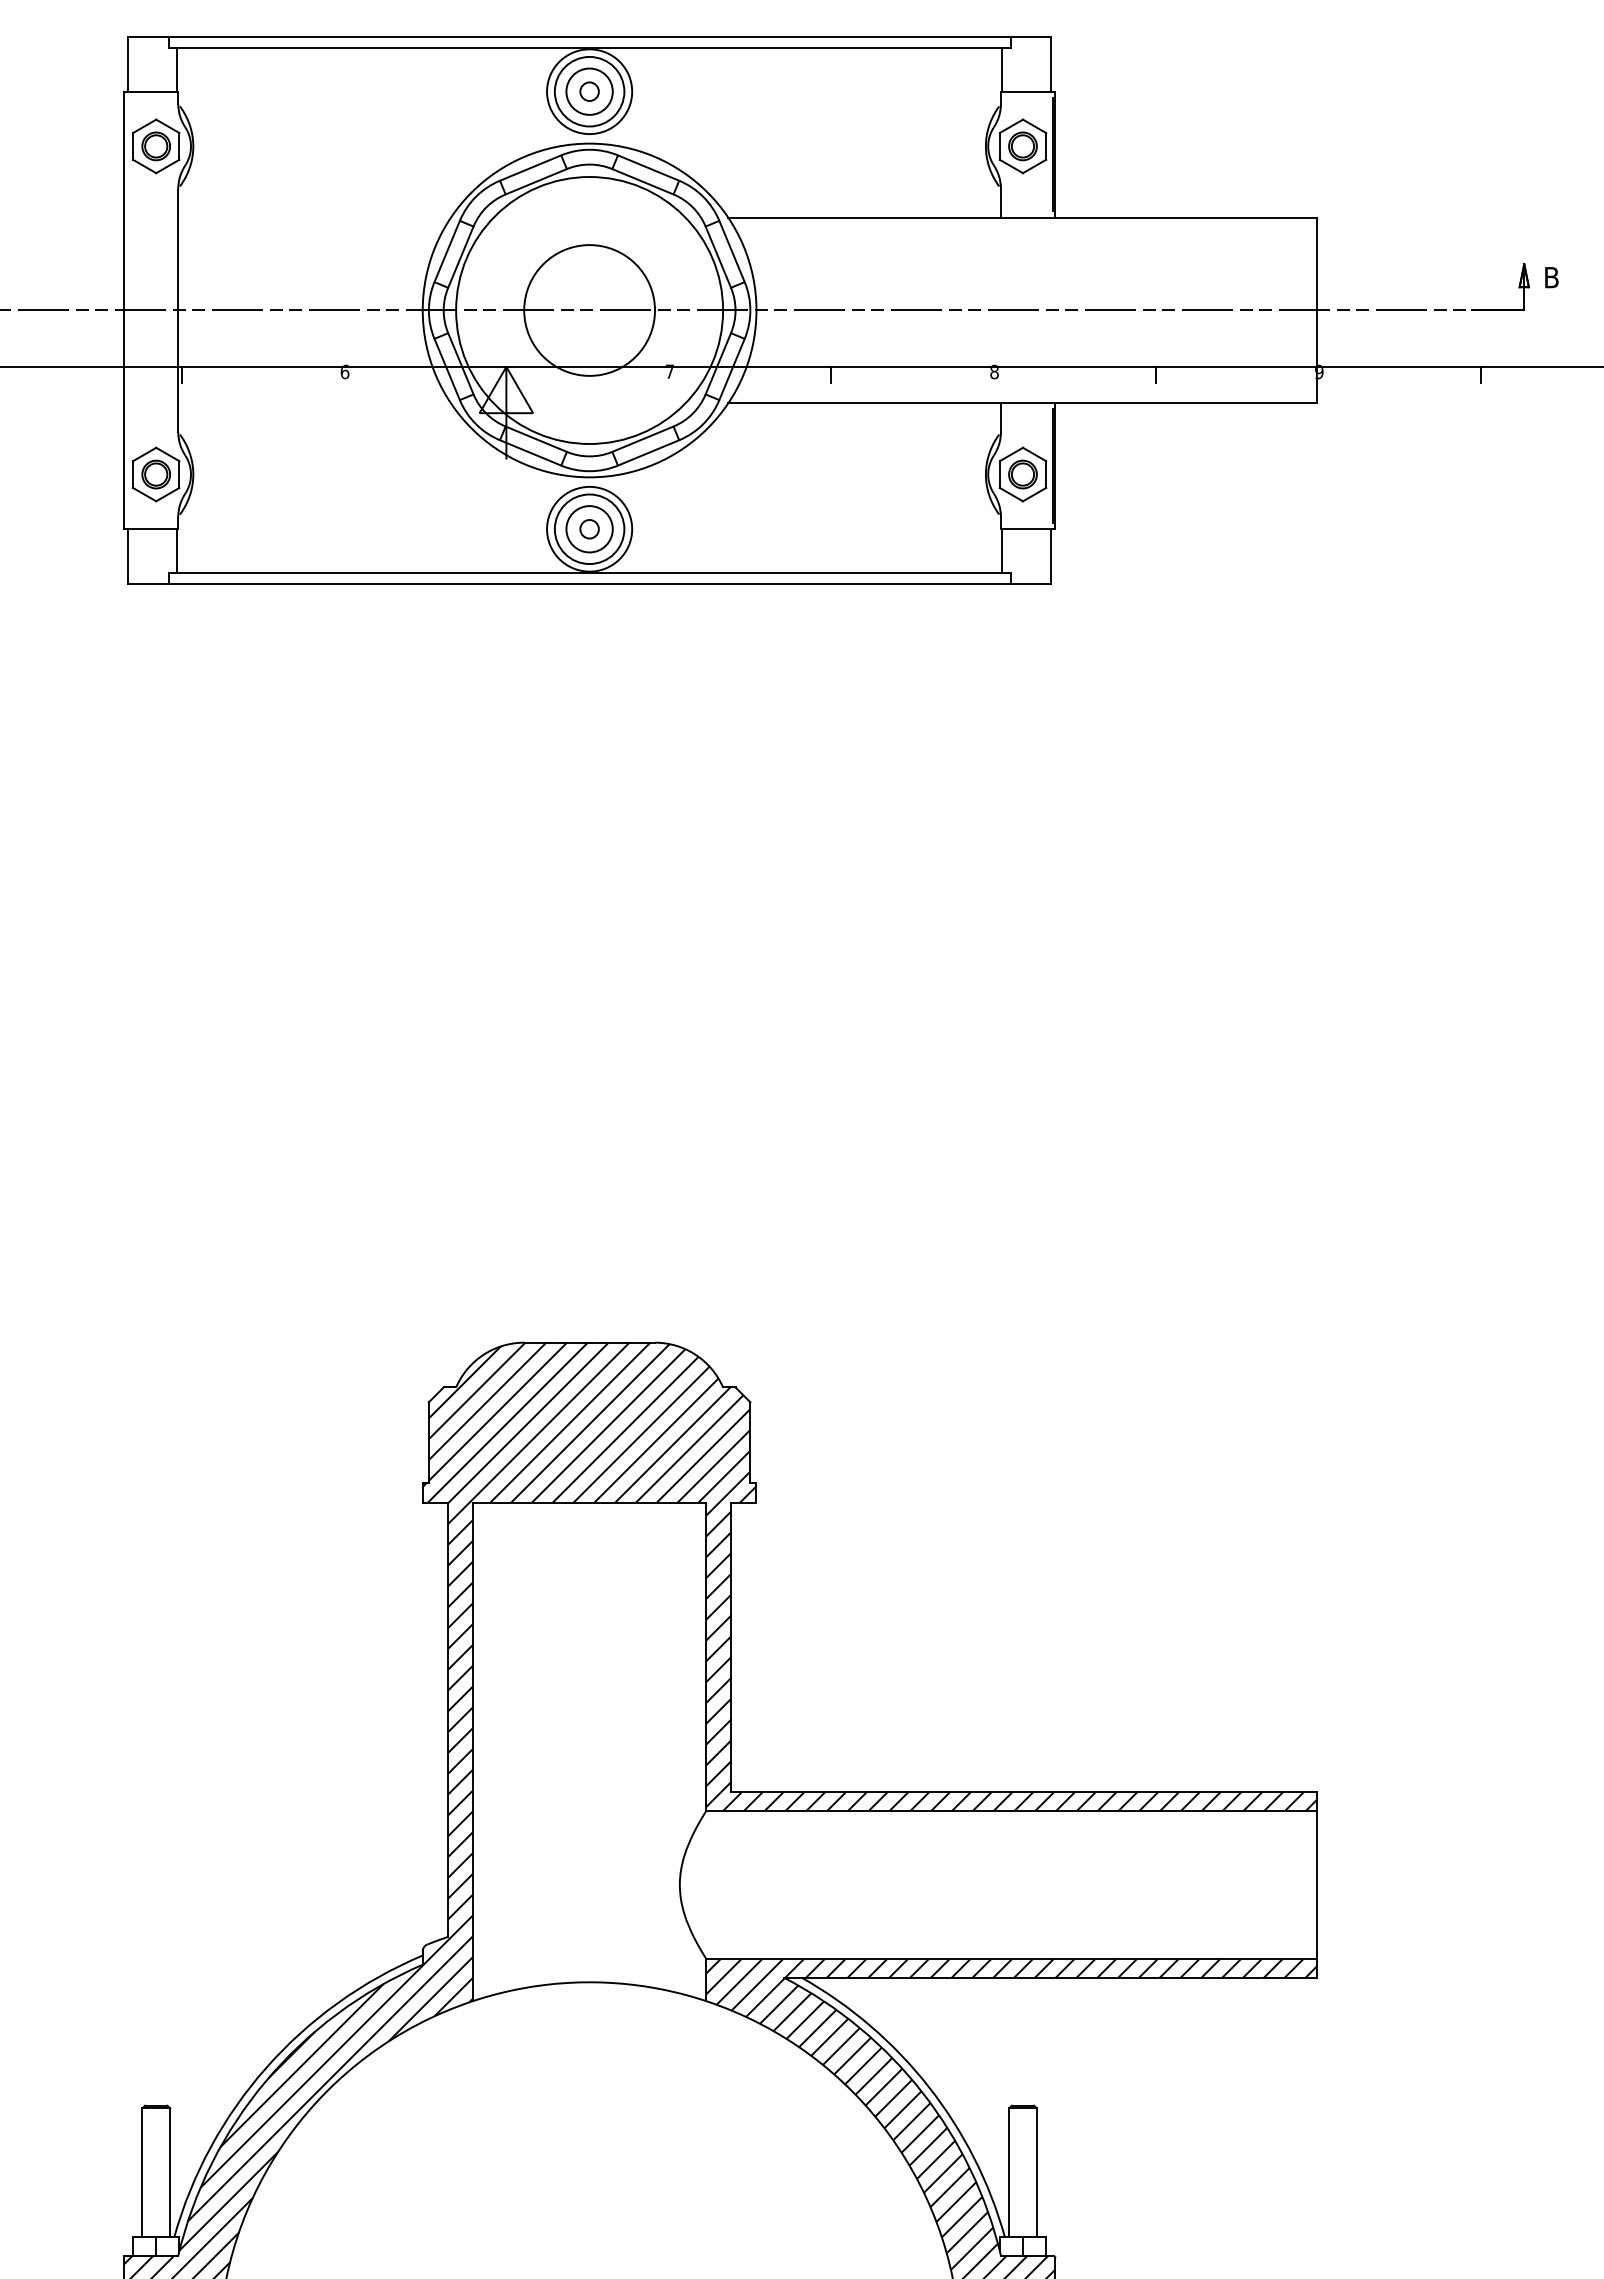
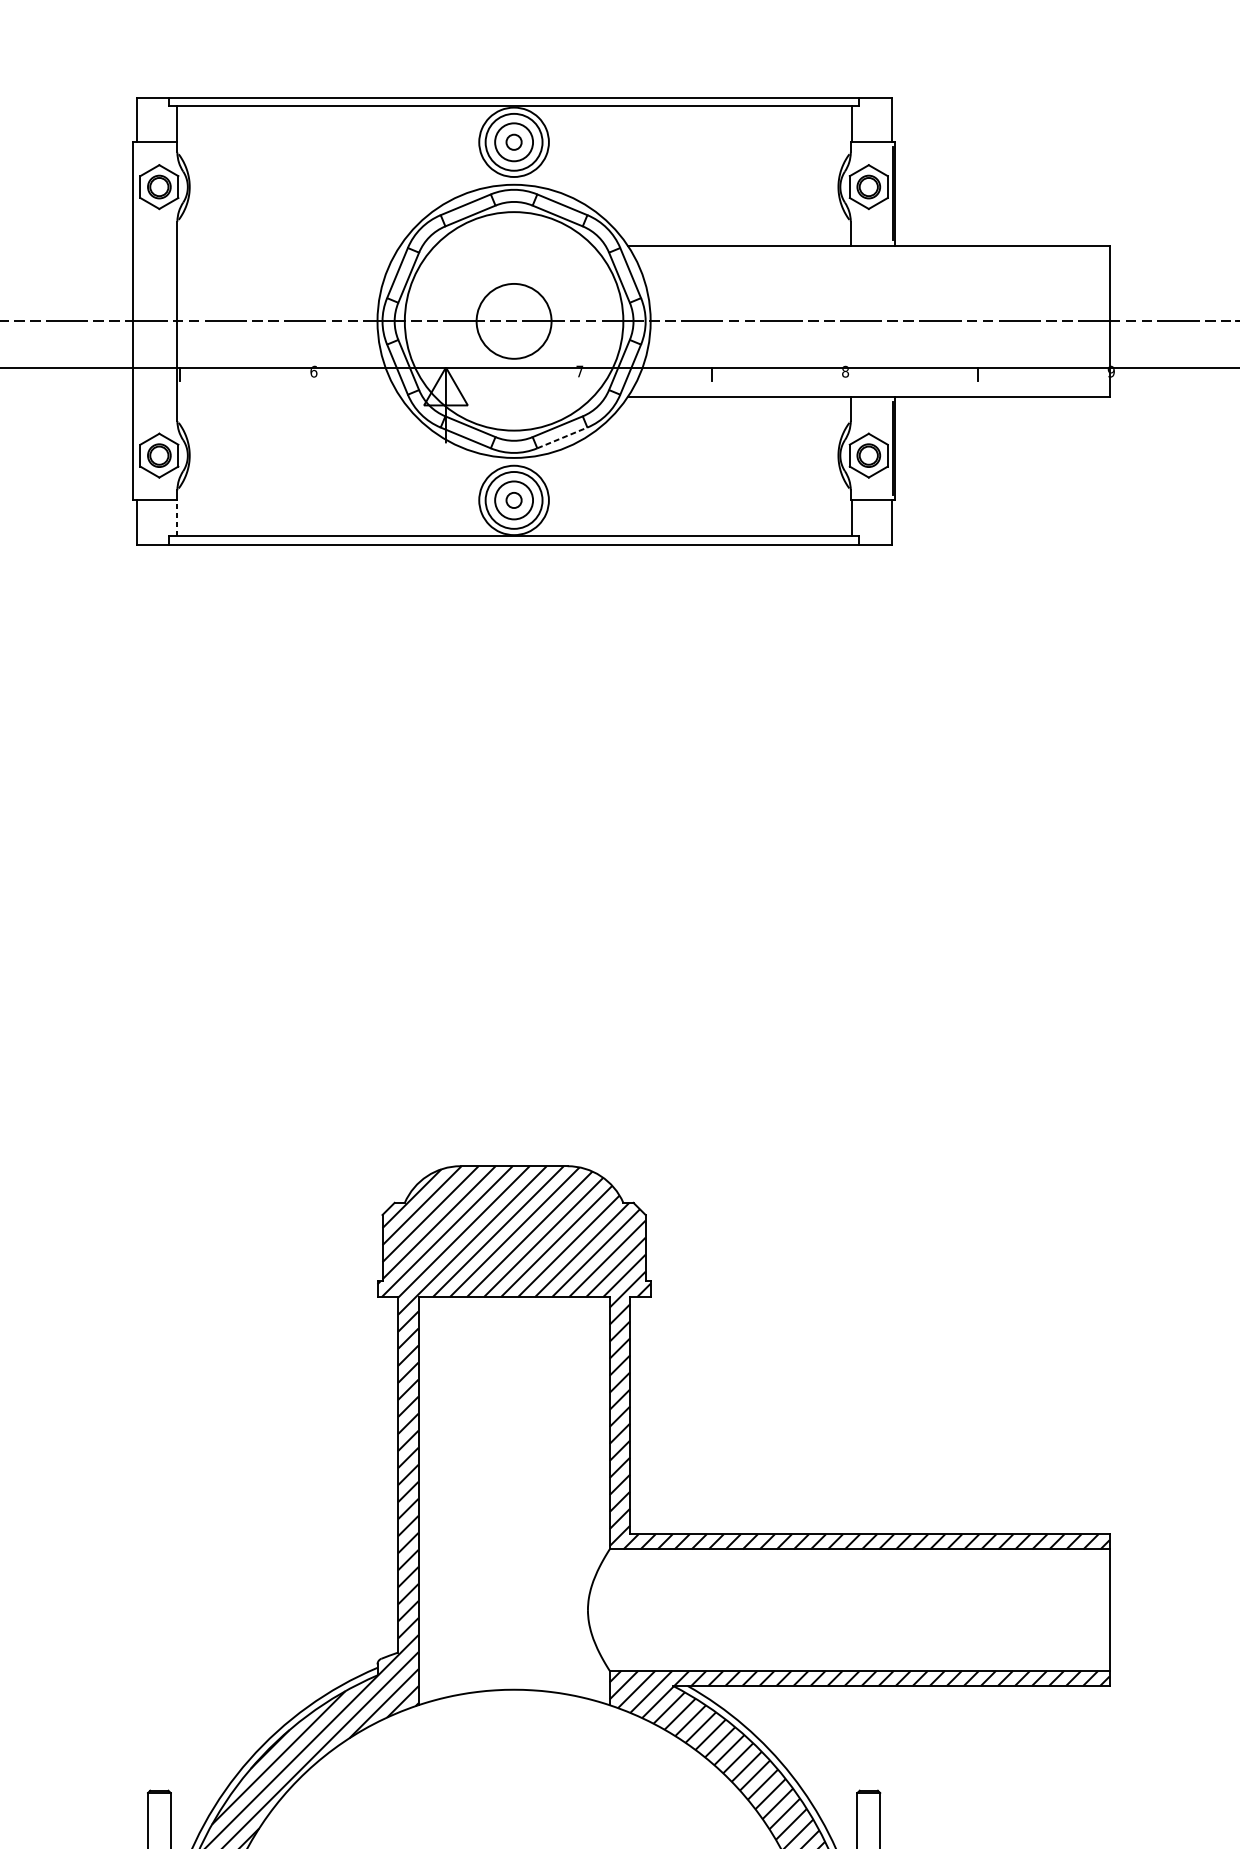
circle: (589, 310) -> (514, 321), size x0.7
line: (649, 452) -> (563, 437), solid -> dashed
line: (177, 551) -> (176, 518), solid -> dashed

